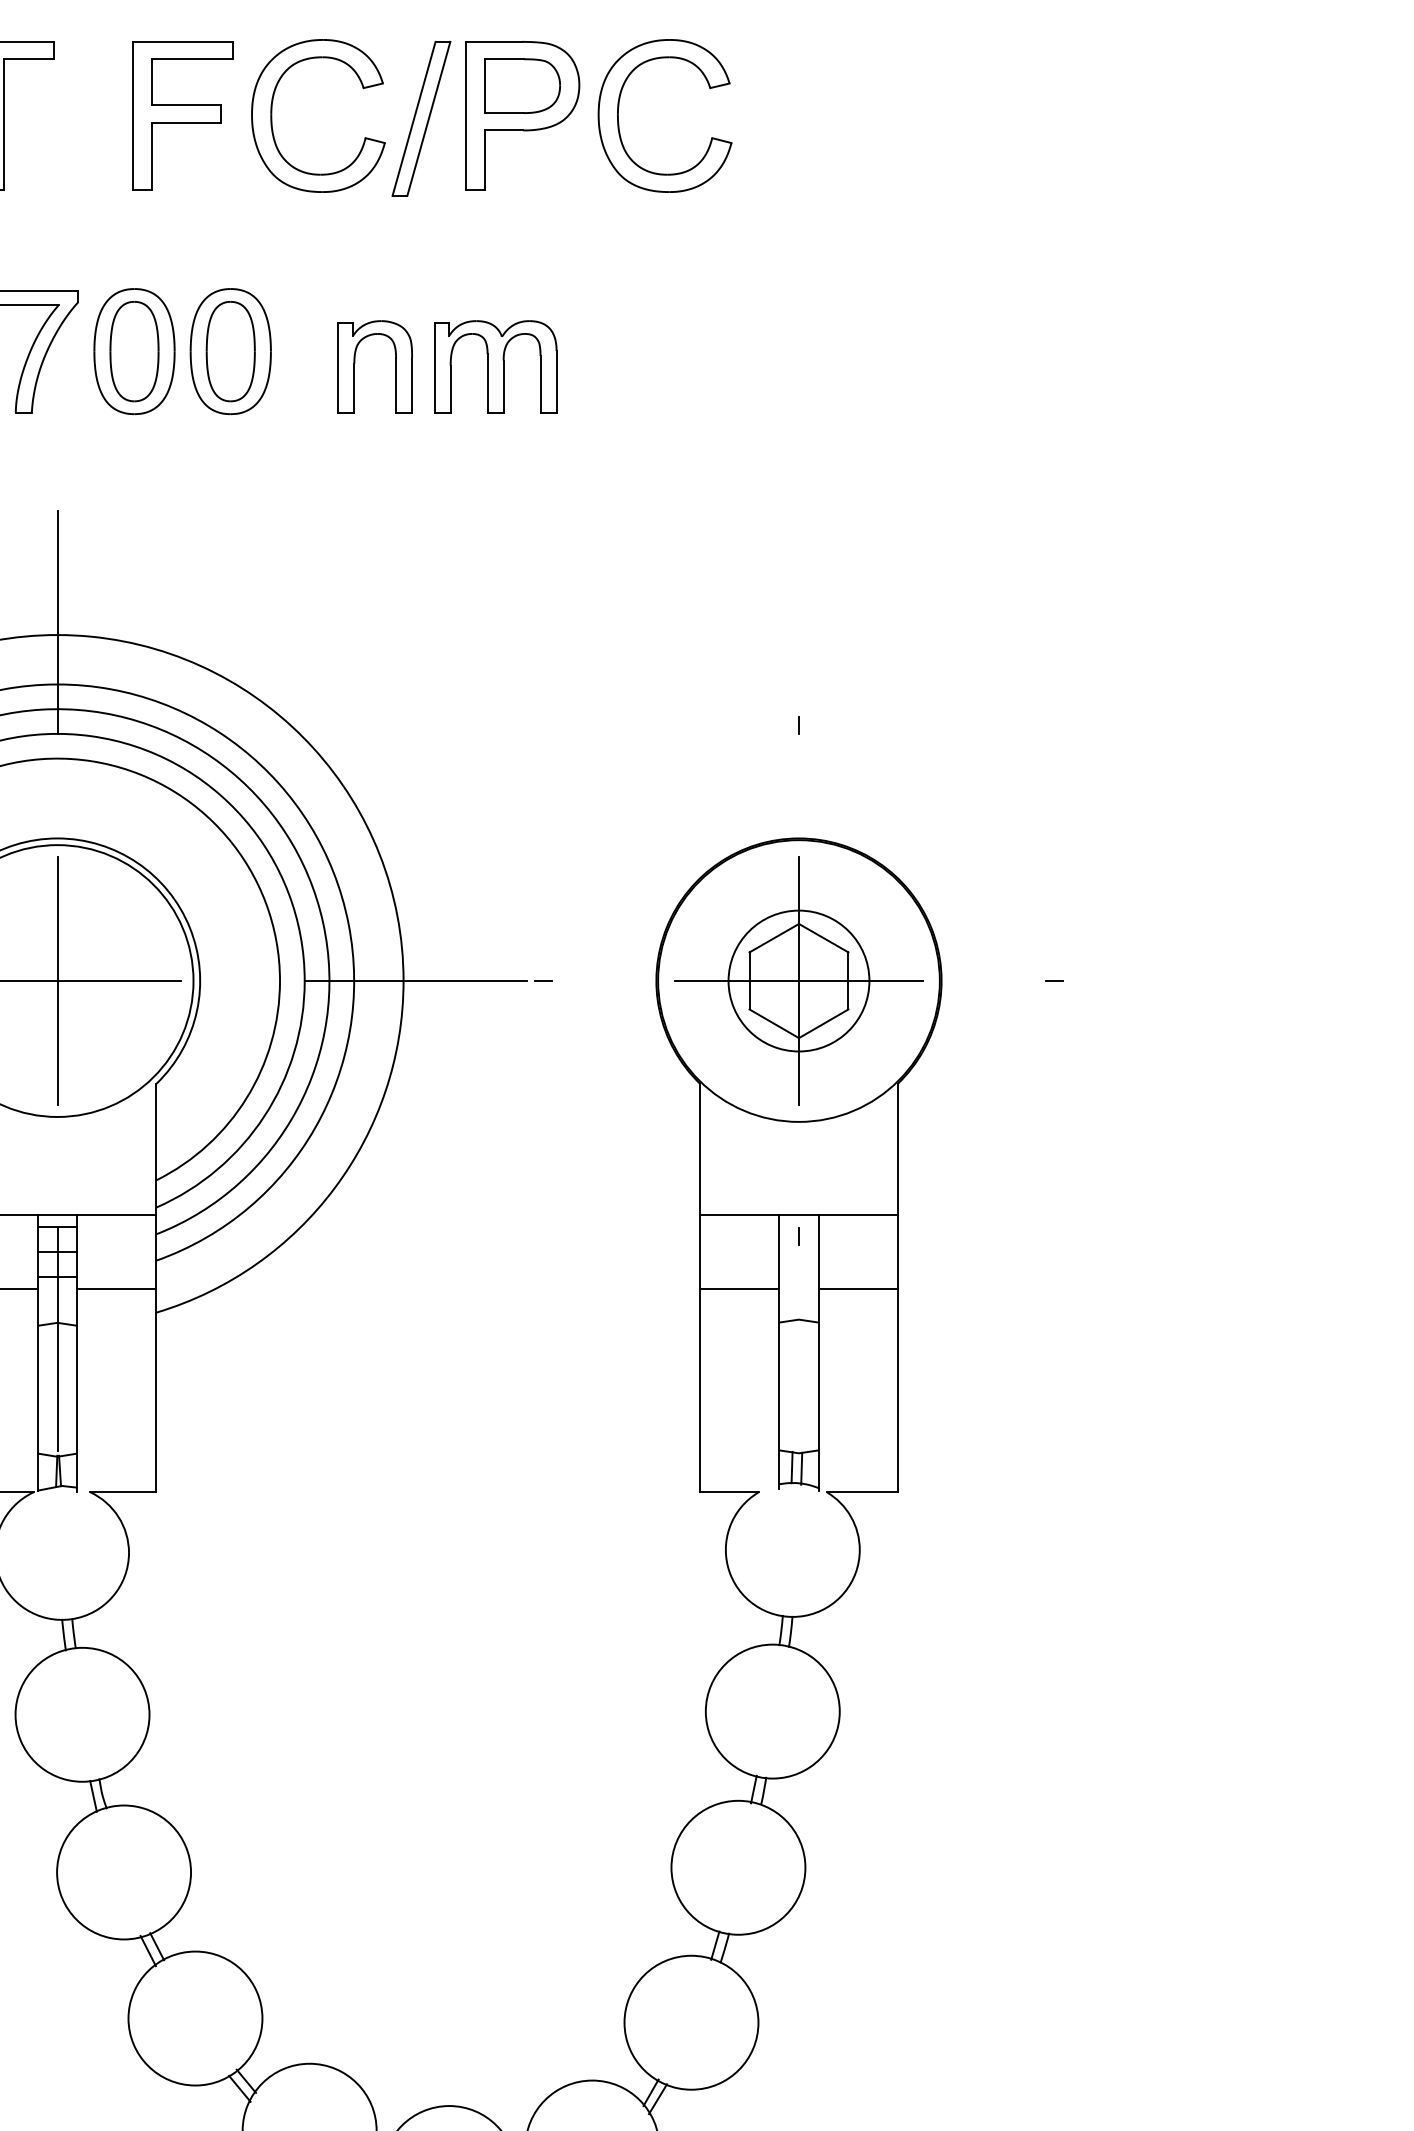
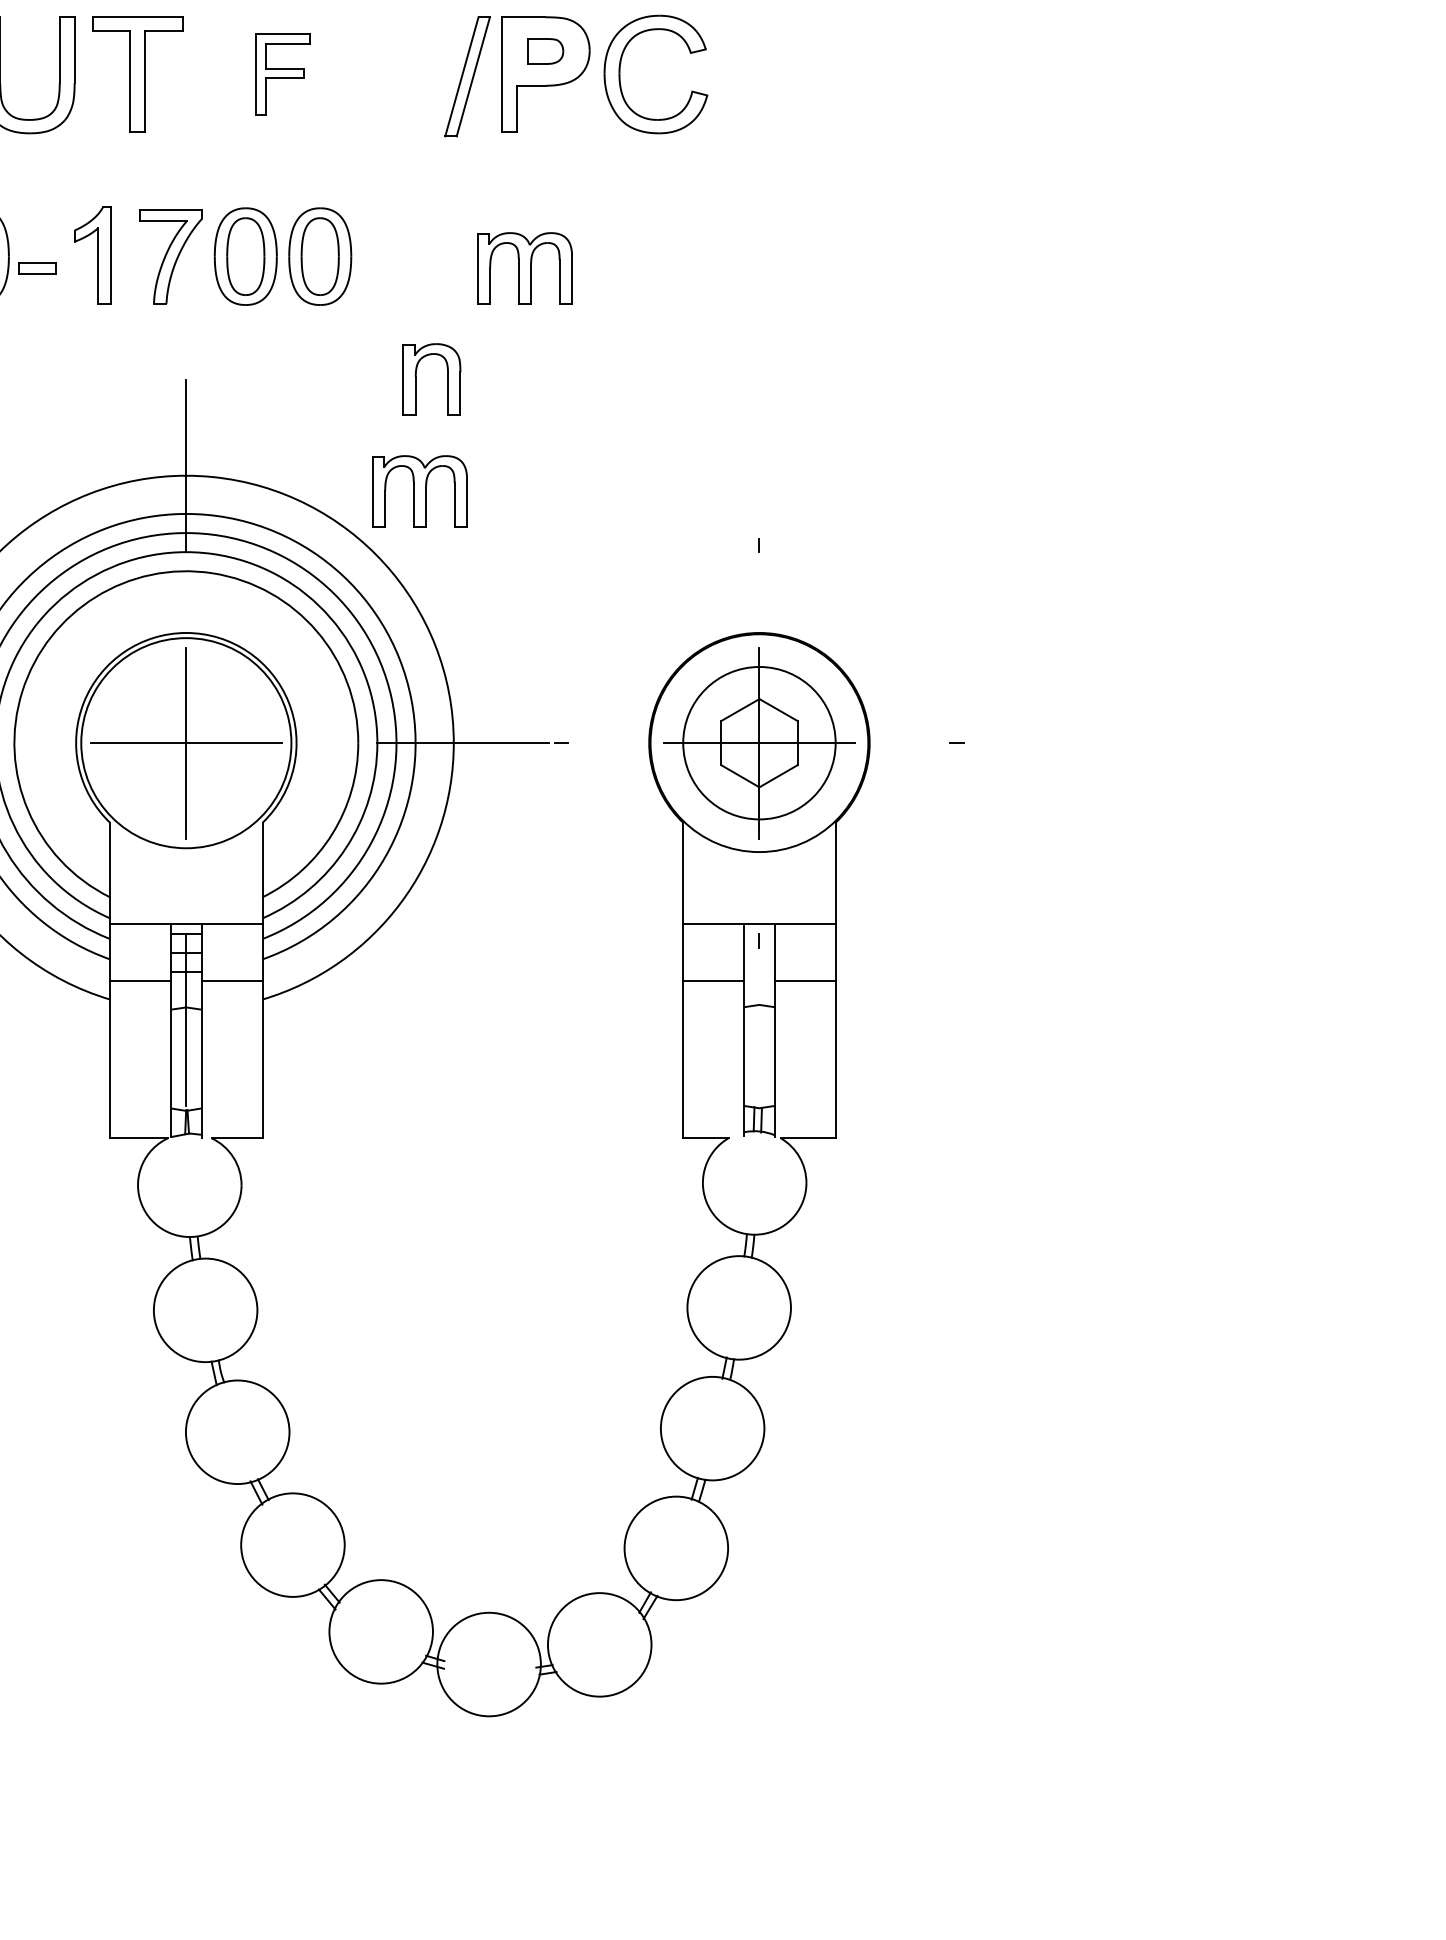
part: (522, 86) -> (545, 51), size x0.6
part: (181, 115) -> (282, 74), size x0.7
part: (272, 115) -> (352, 74), removed
part: (355, 366) -> (416, 379), moved
part: (359, 655) -> (419, 491), added
circle: (799, 980) -> (759, 742), size x1.4

